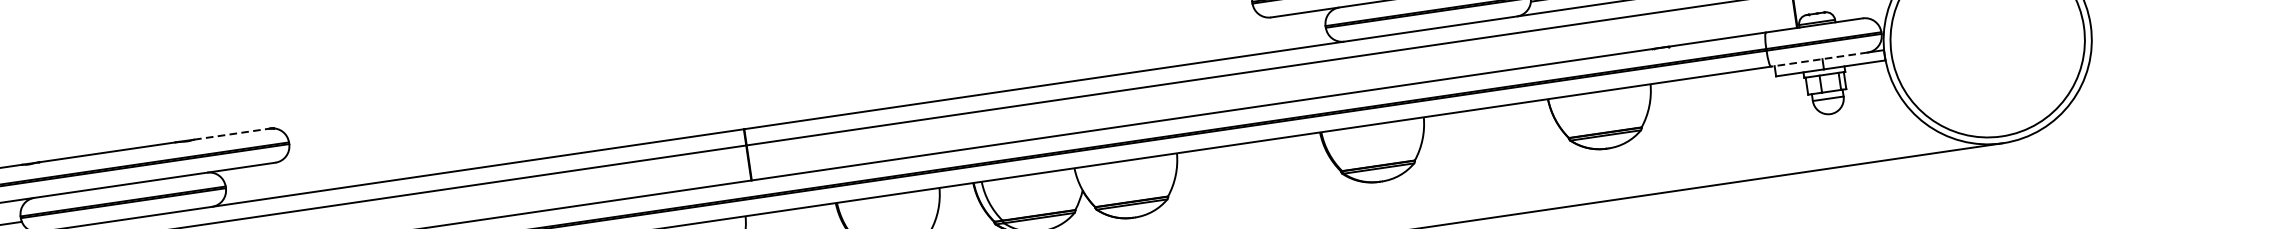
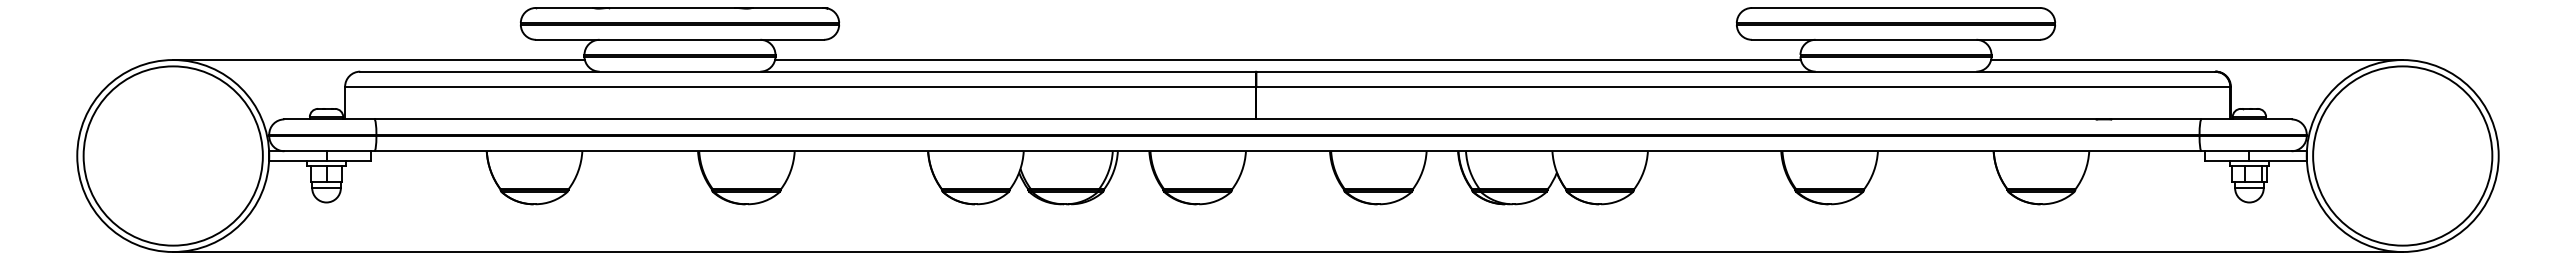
line: (1819, 59) -> (2246, 151), dashed -> solid
line: (775, 112) -> (1287, 60), added
line: (231, 133) -> (787, 7), dashed -> solid

